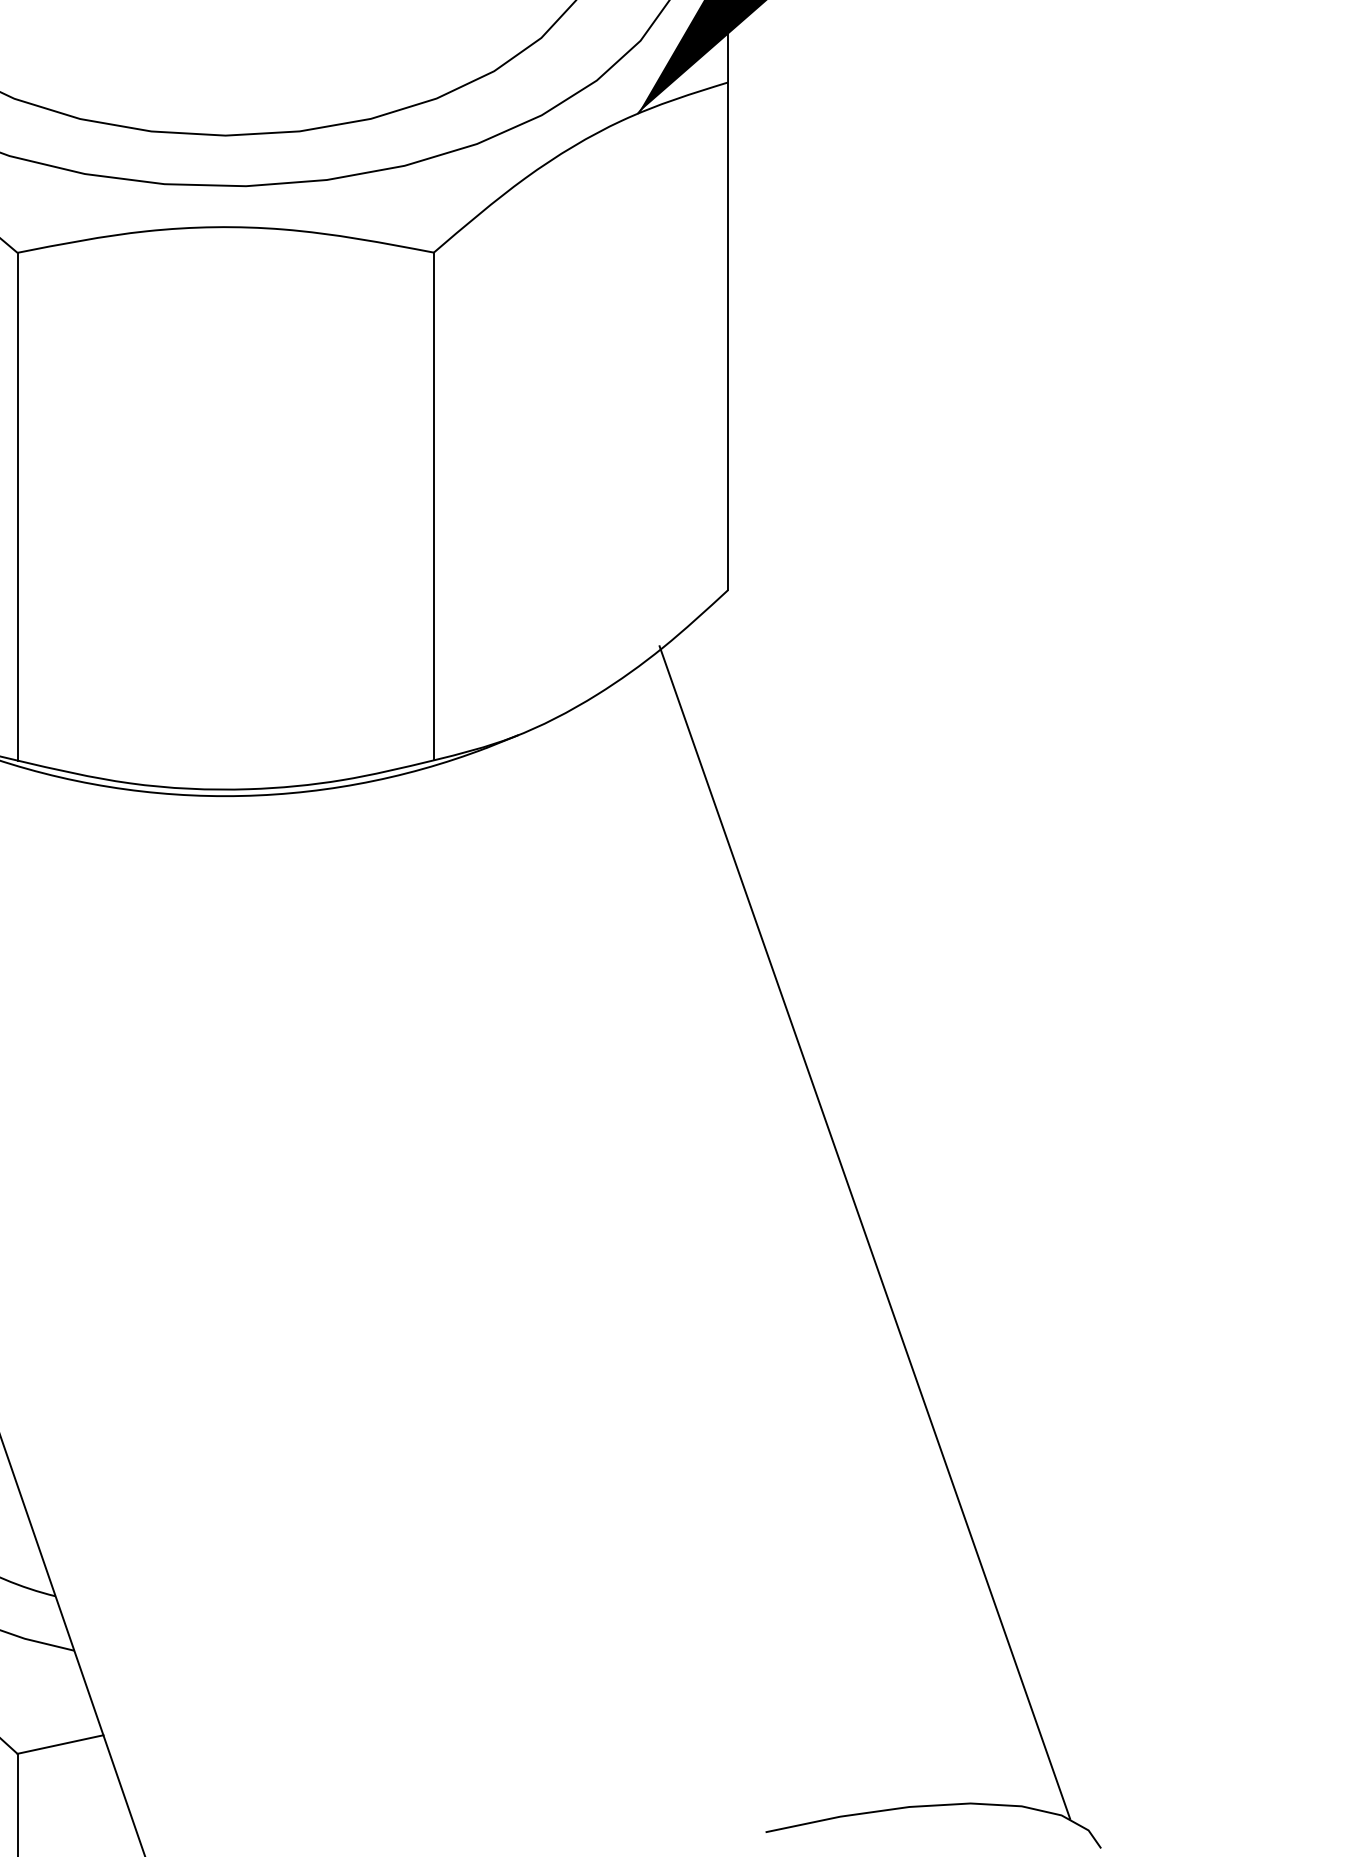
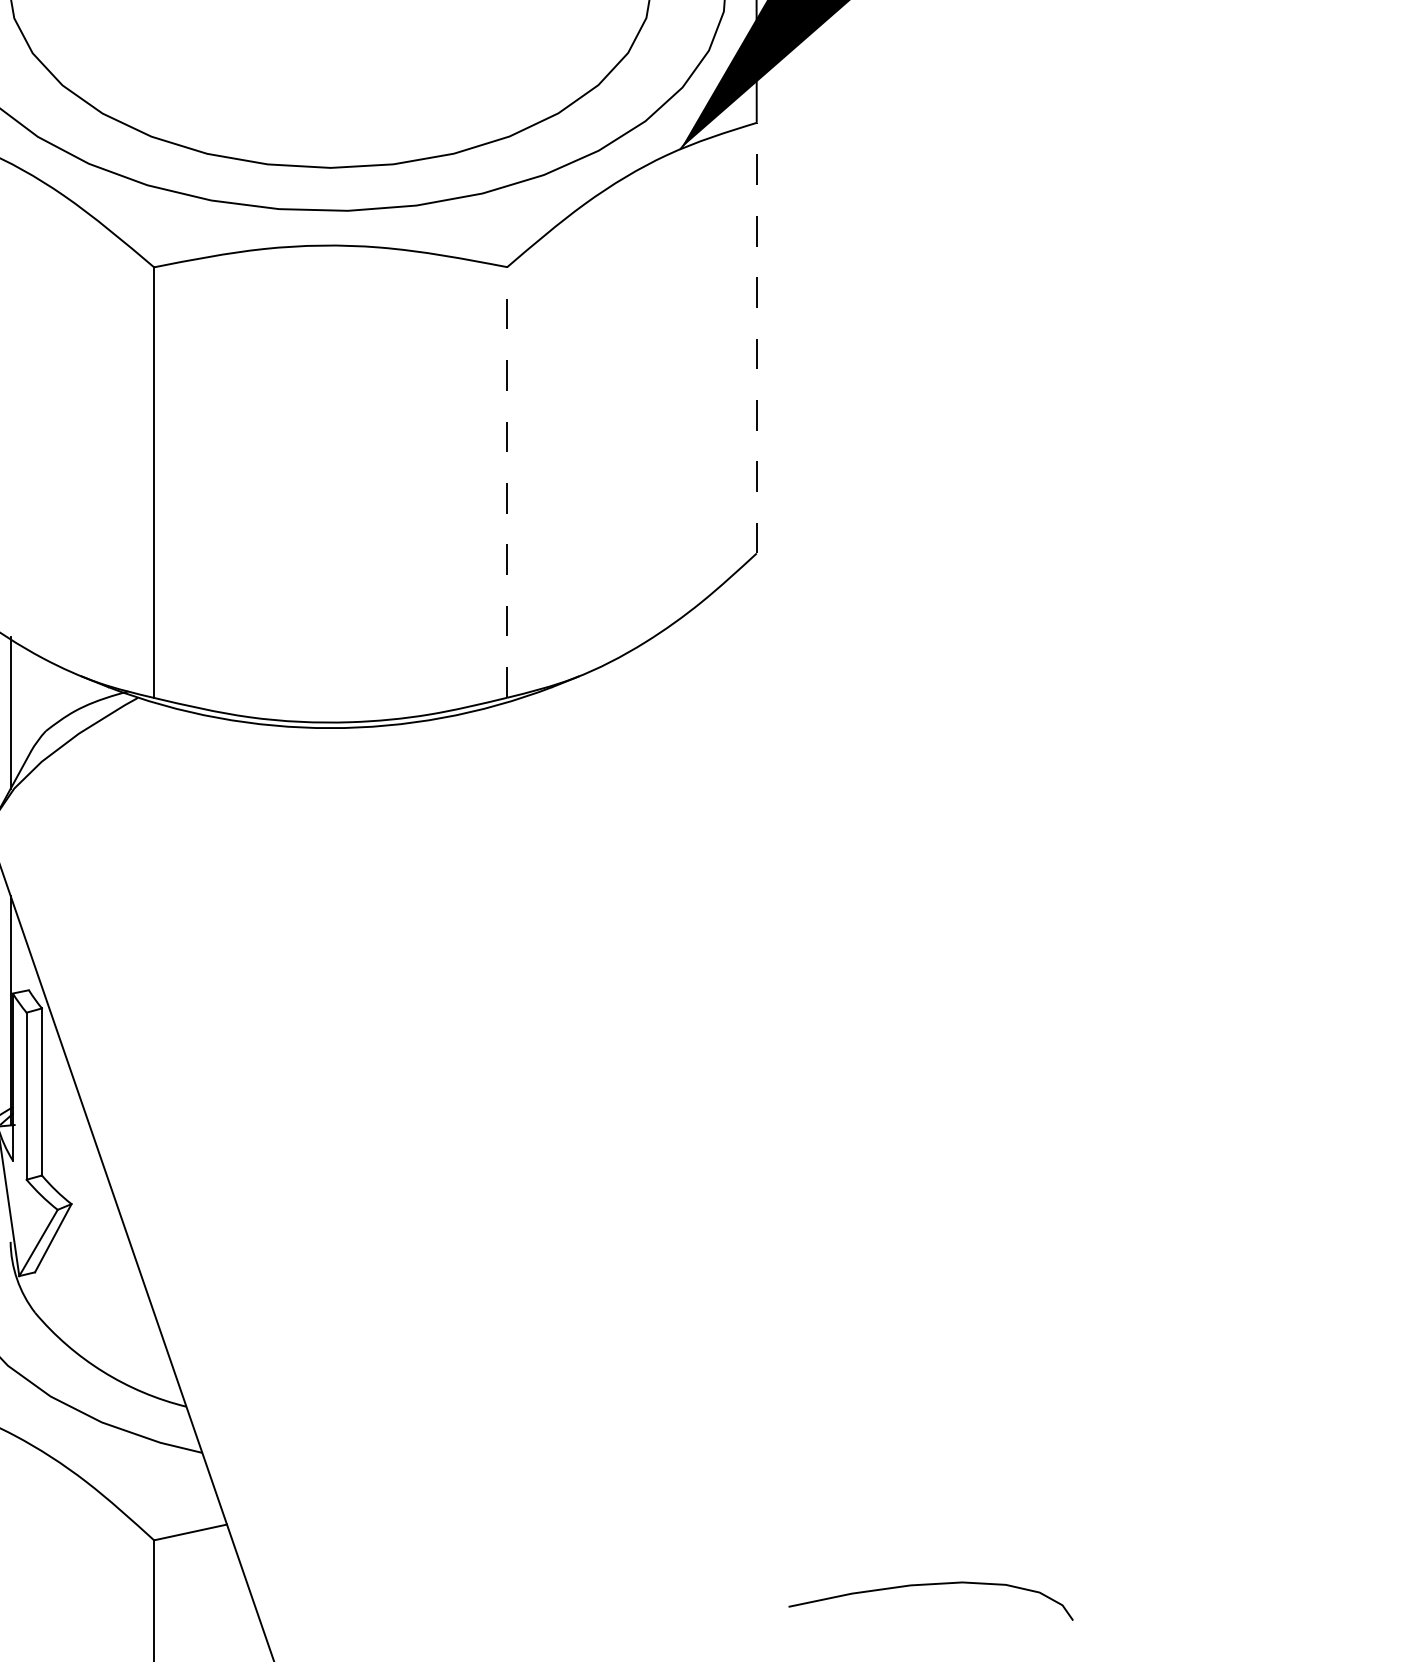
line: (727, 335) -> (756, 337), solid -> dashed
line: (434, 505) -> (507, 481), solid -> dashed
line: (864, 1231) -> (872, 1097), removed

